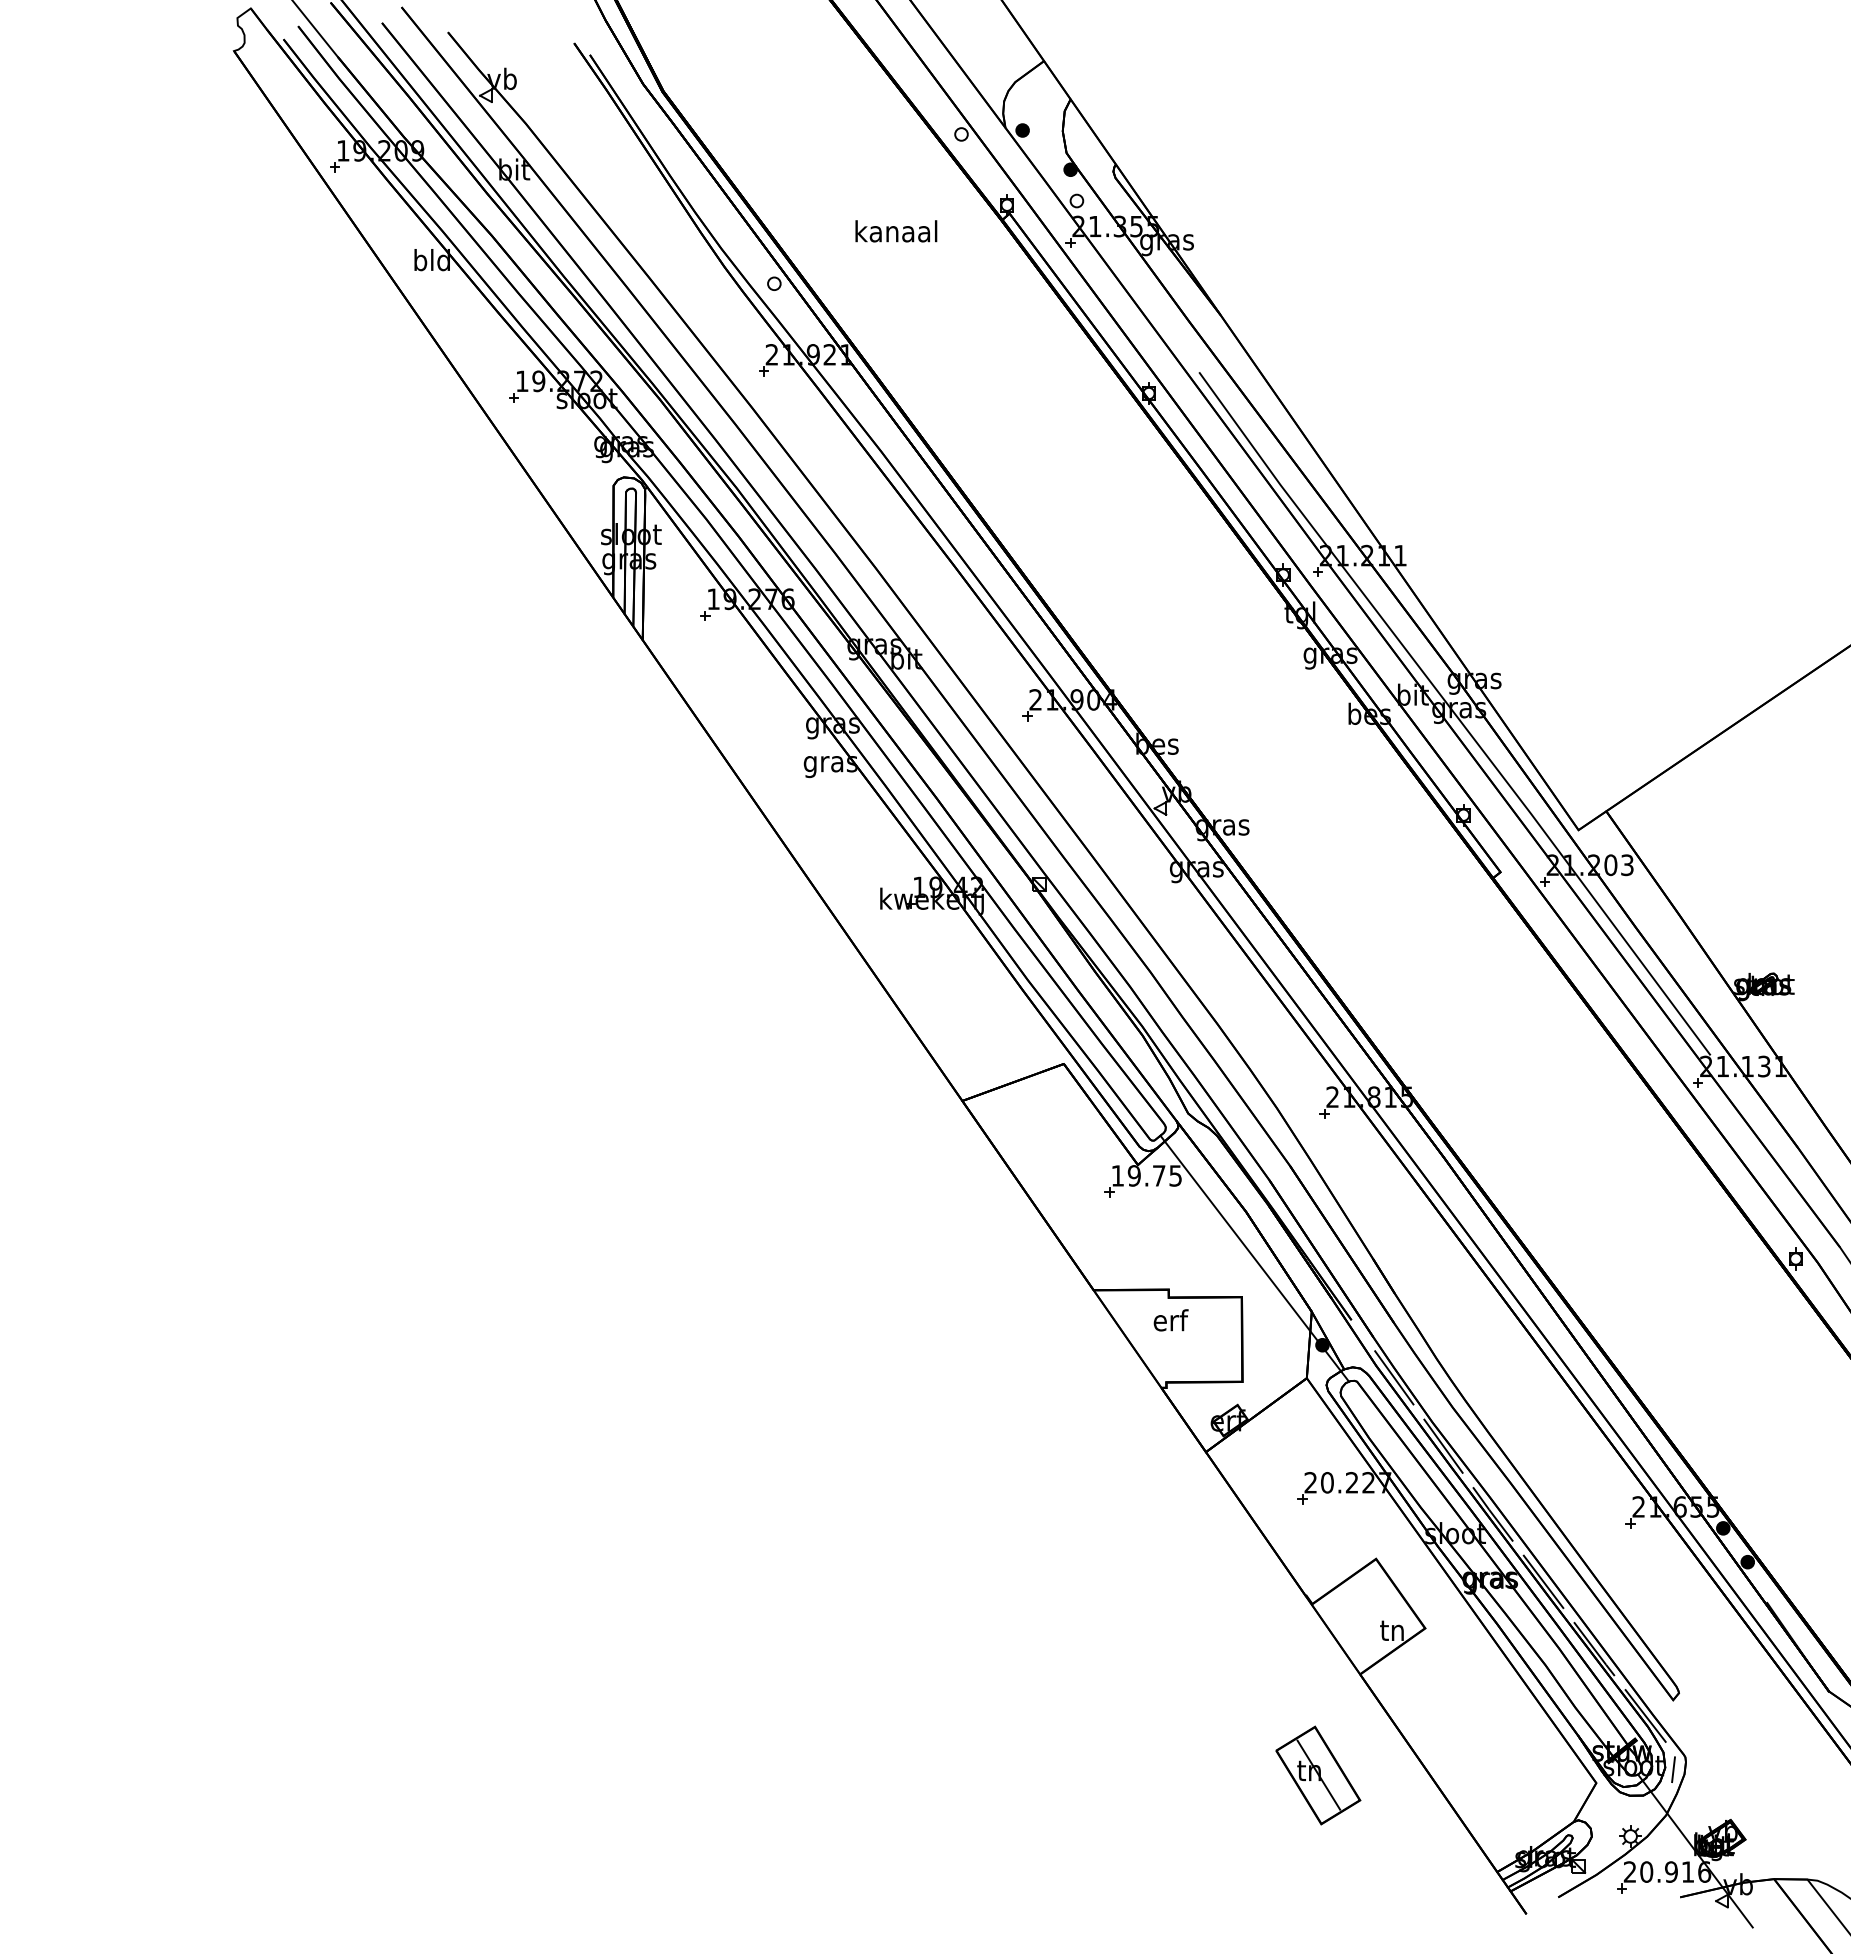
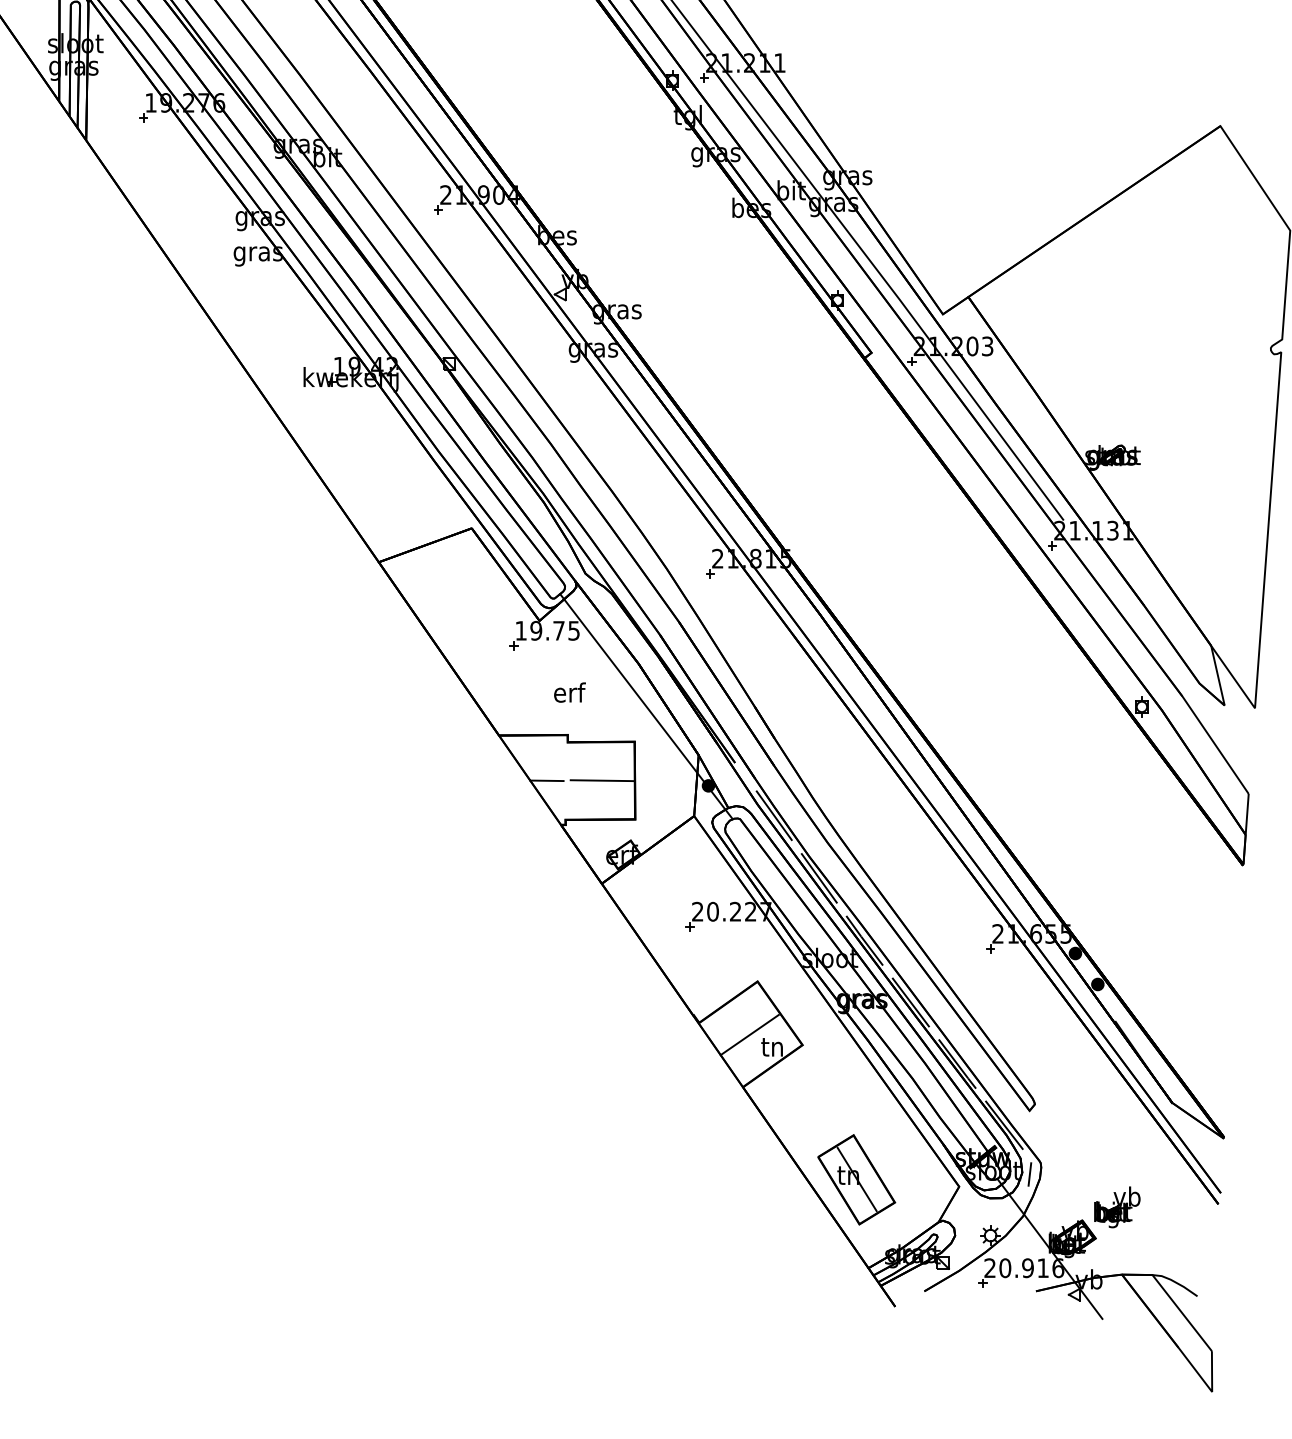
text: (1170, 1320) -> (569, 692), moved
line: (1145, 1339) -> (546, 780), added
line: (1205, 1339) -> (601, 780), added
line: (1367, 1617) -> (749, 1035), added
part: (1318, 1775) -> (856, 1179), moved
part: (1768, 1805) -> (1116, 1207), added

